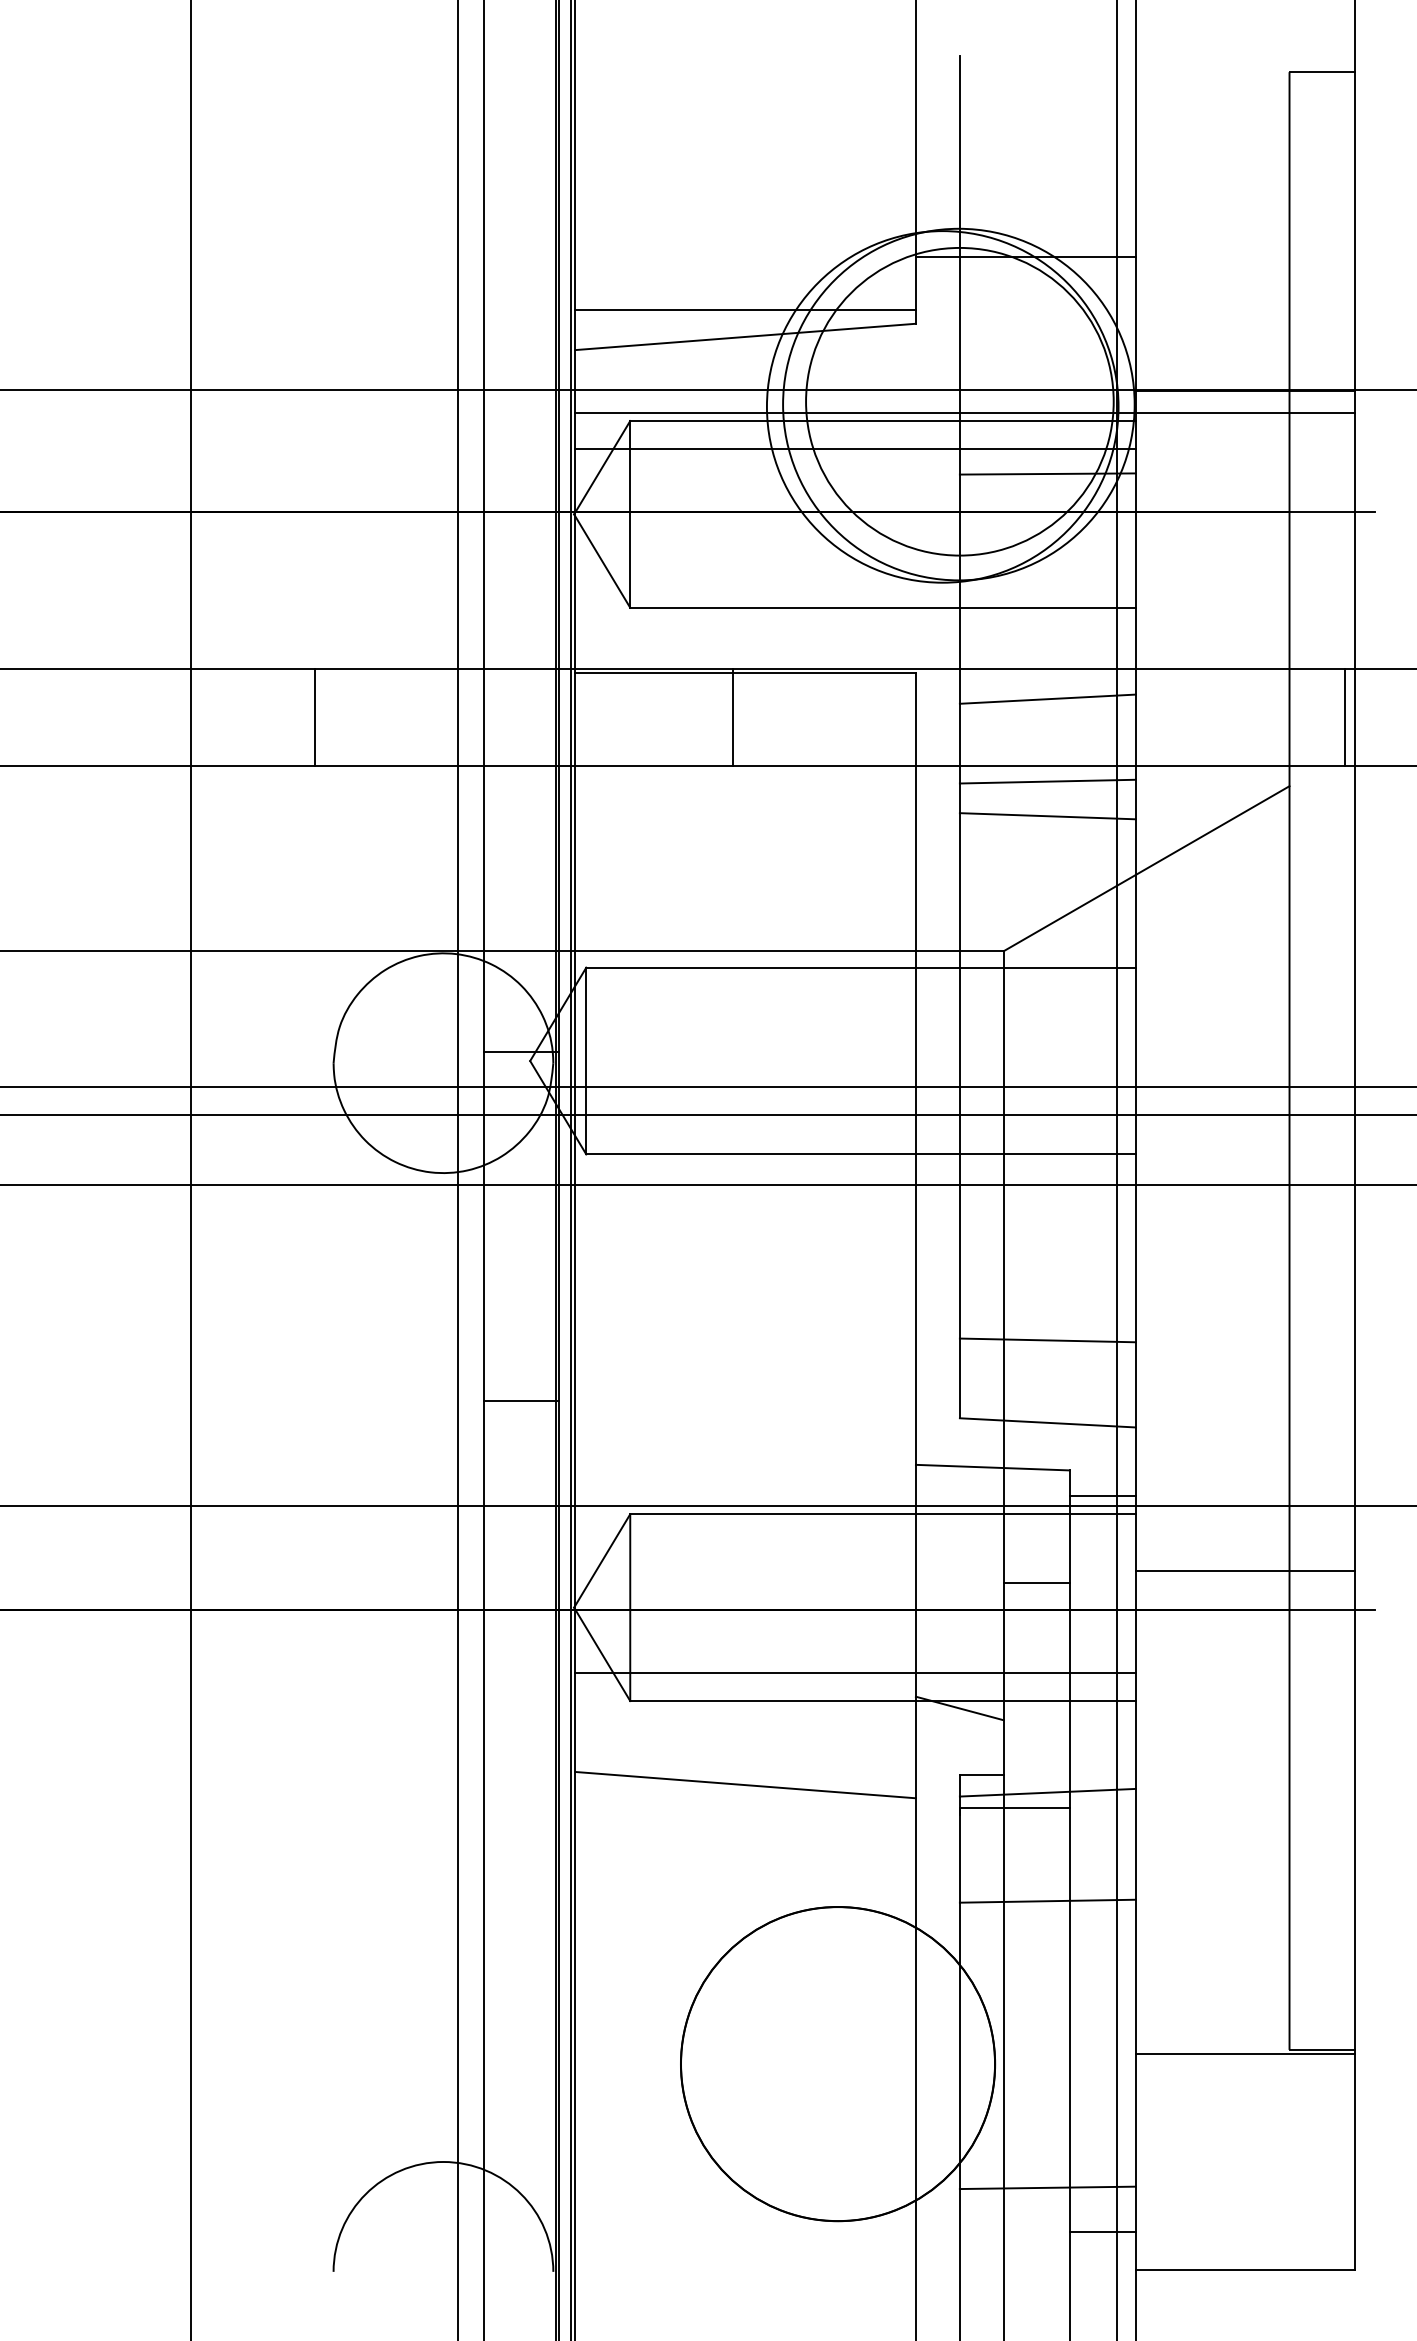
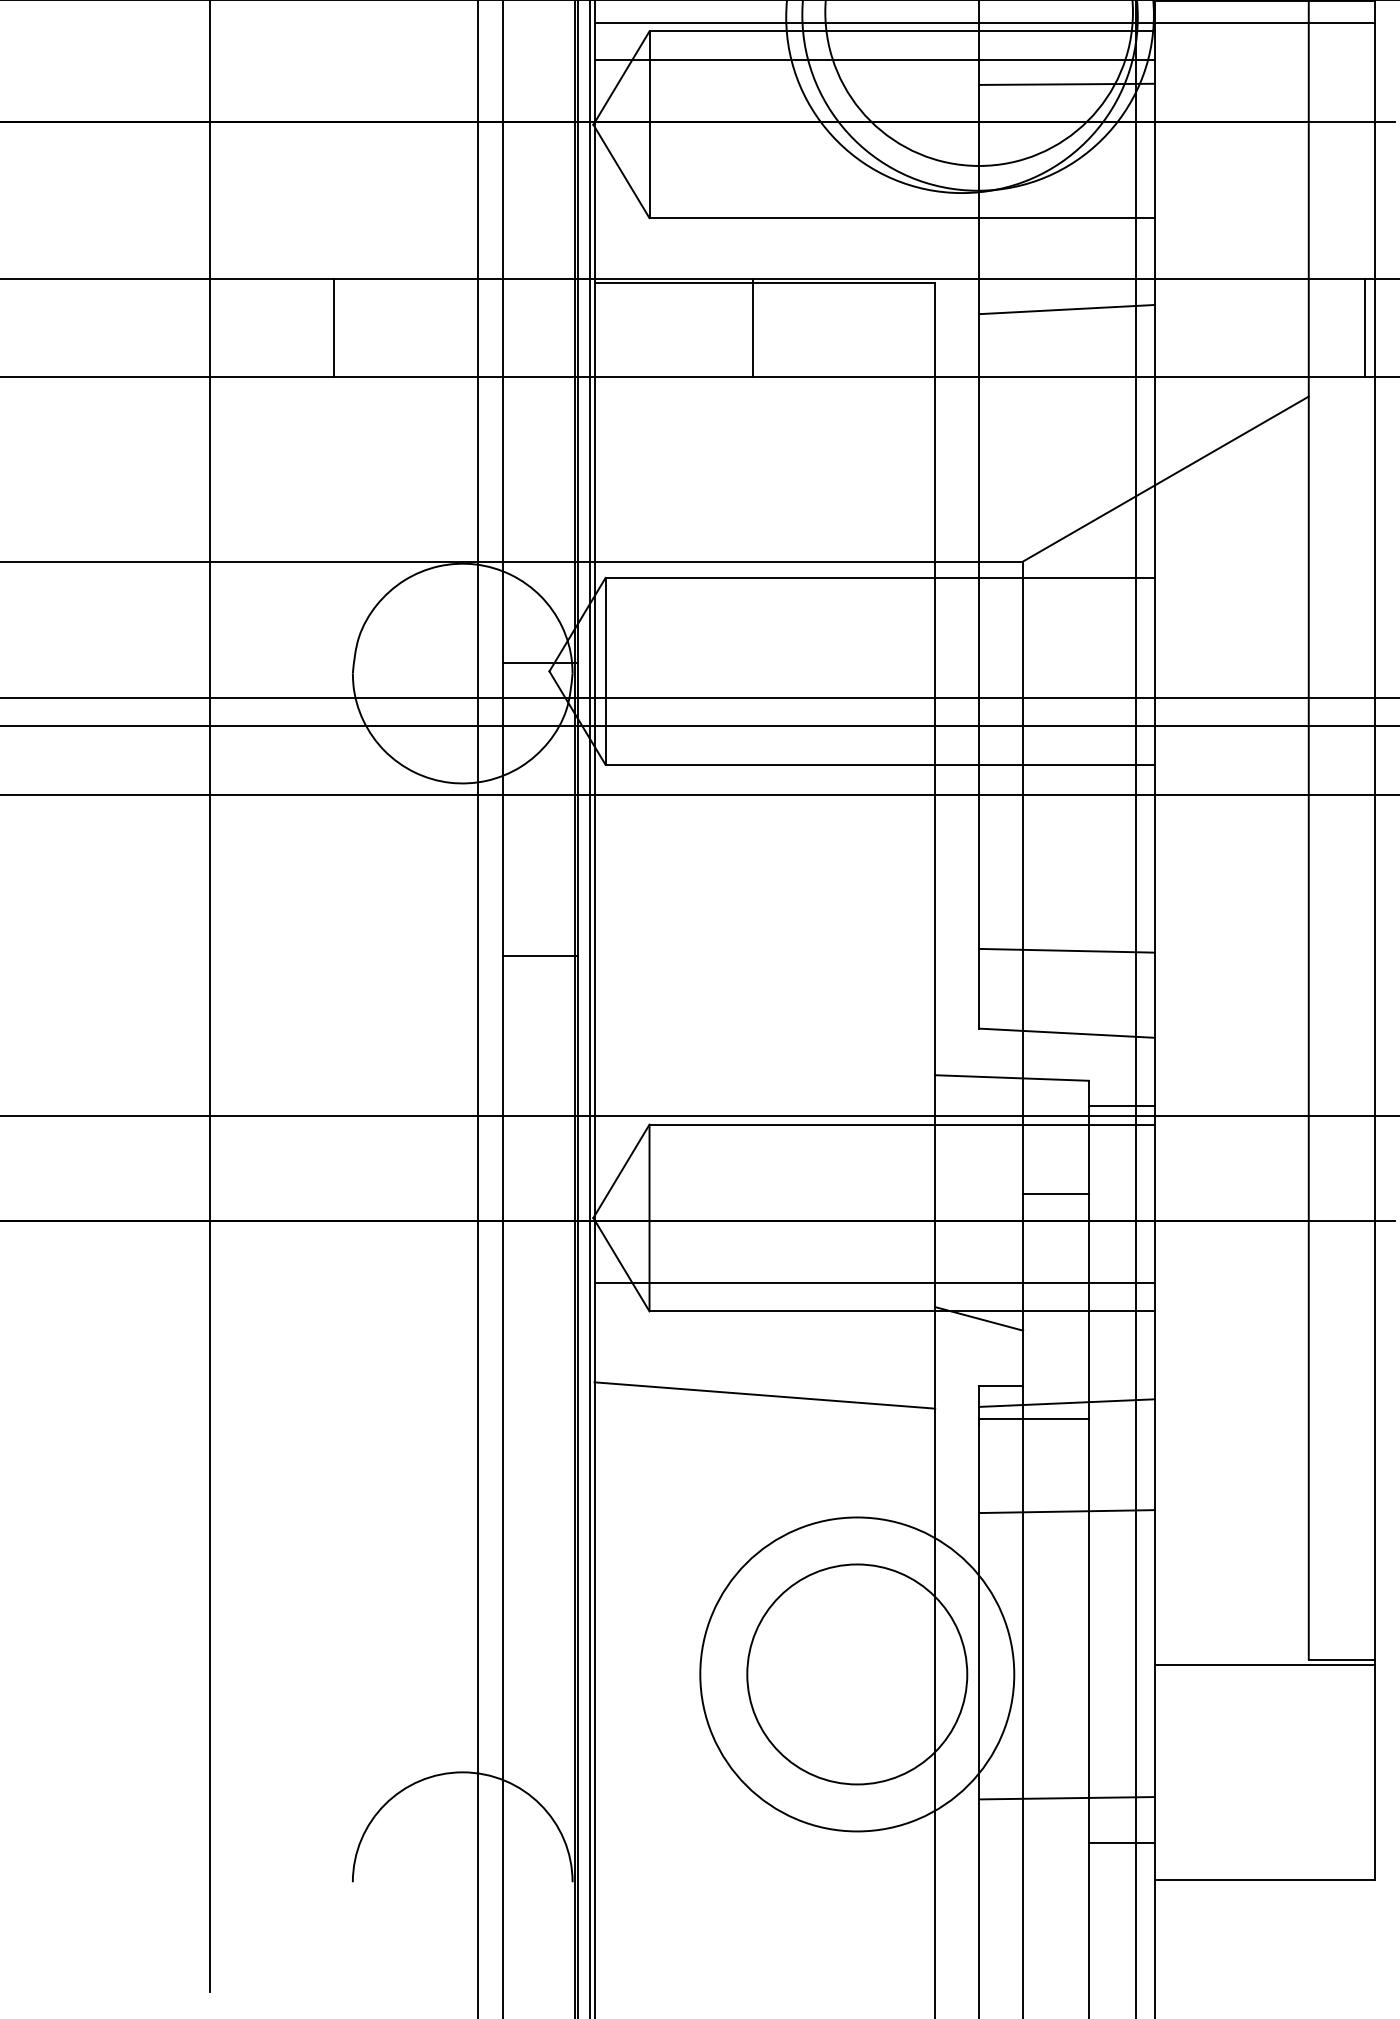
line: (1047, 781) -> (1066, 391), removed
line: (1047, 816) -> (1066, 426), removed
line: (521, 1401) -> (540, 955), moved
line: (1245, 1571) -> (1264, 1181), removed
circle: (837, 2063) -> (856, 1673), size x0.7

